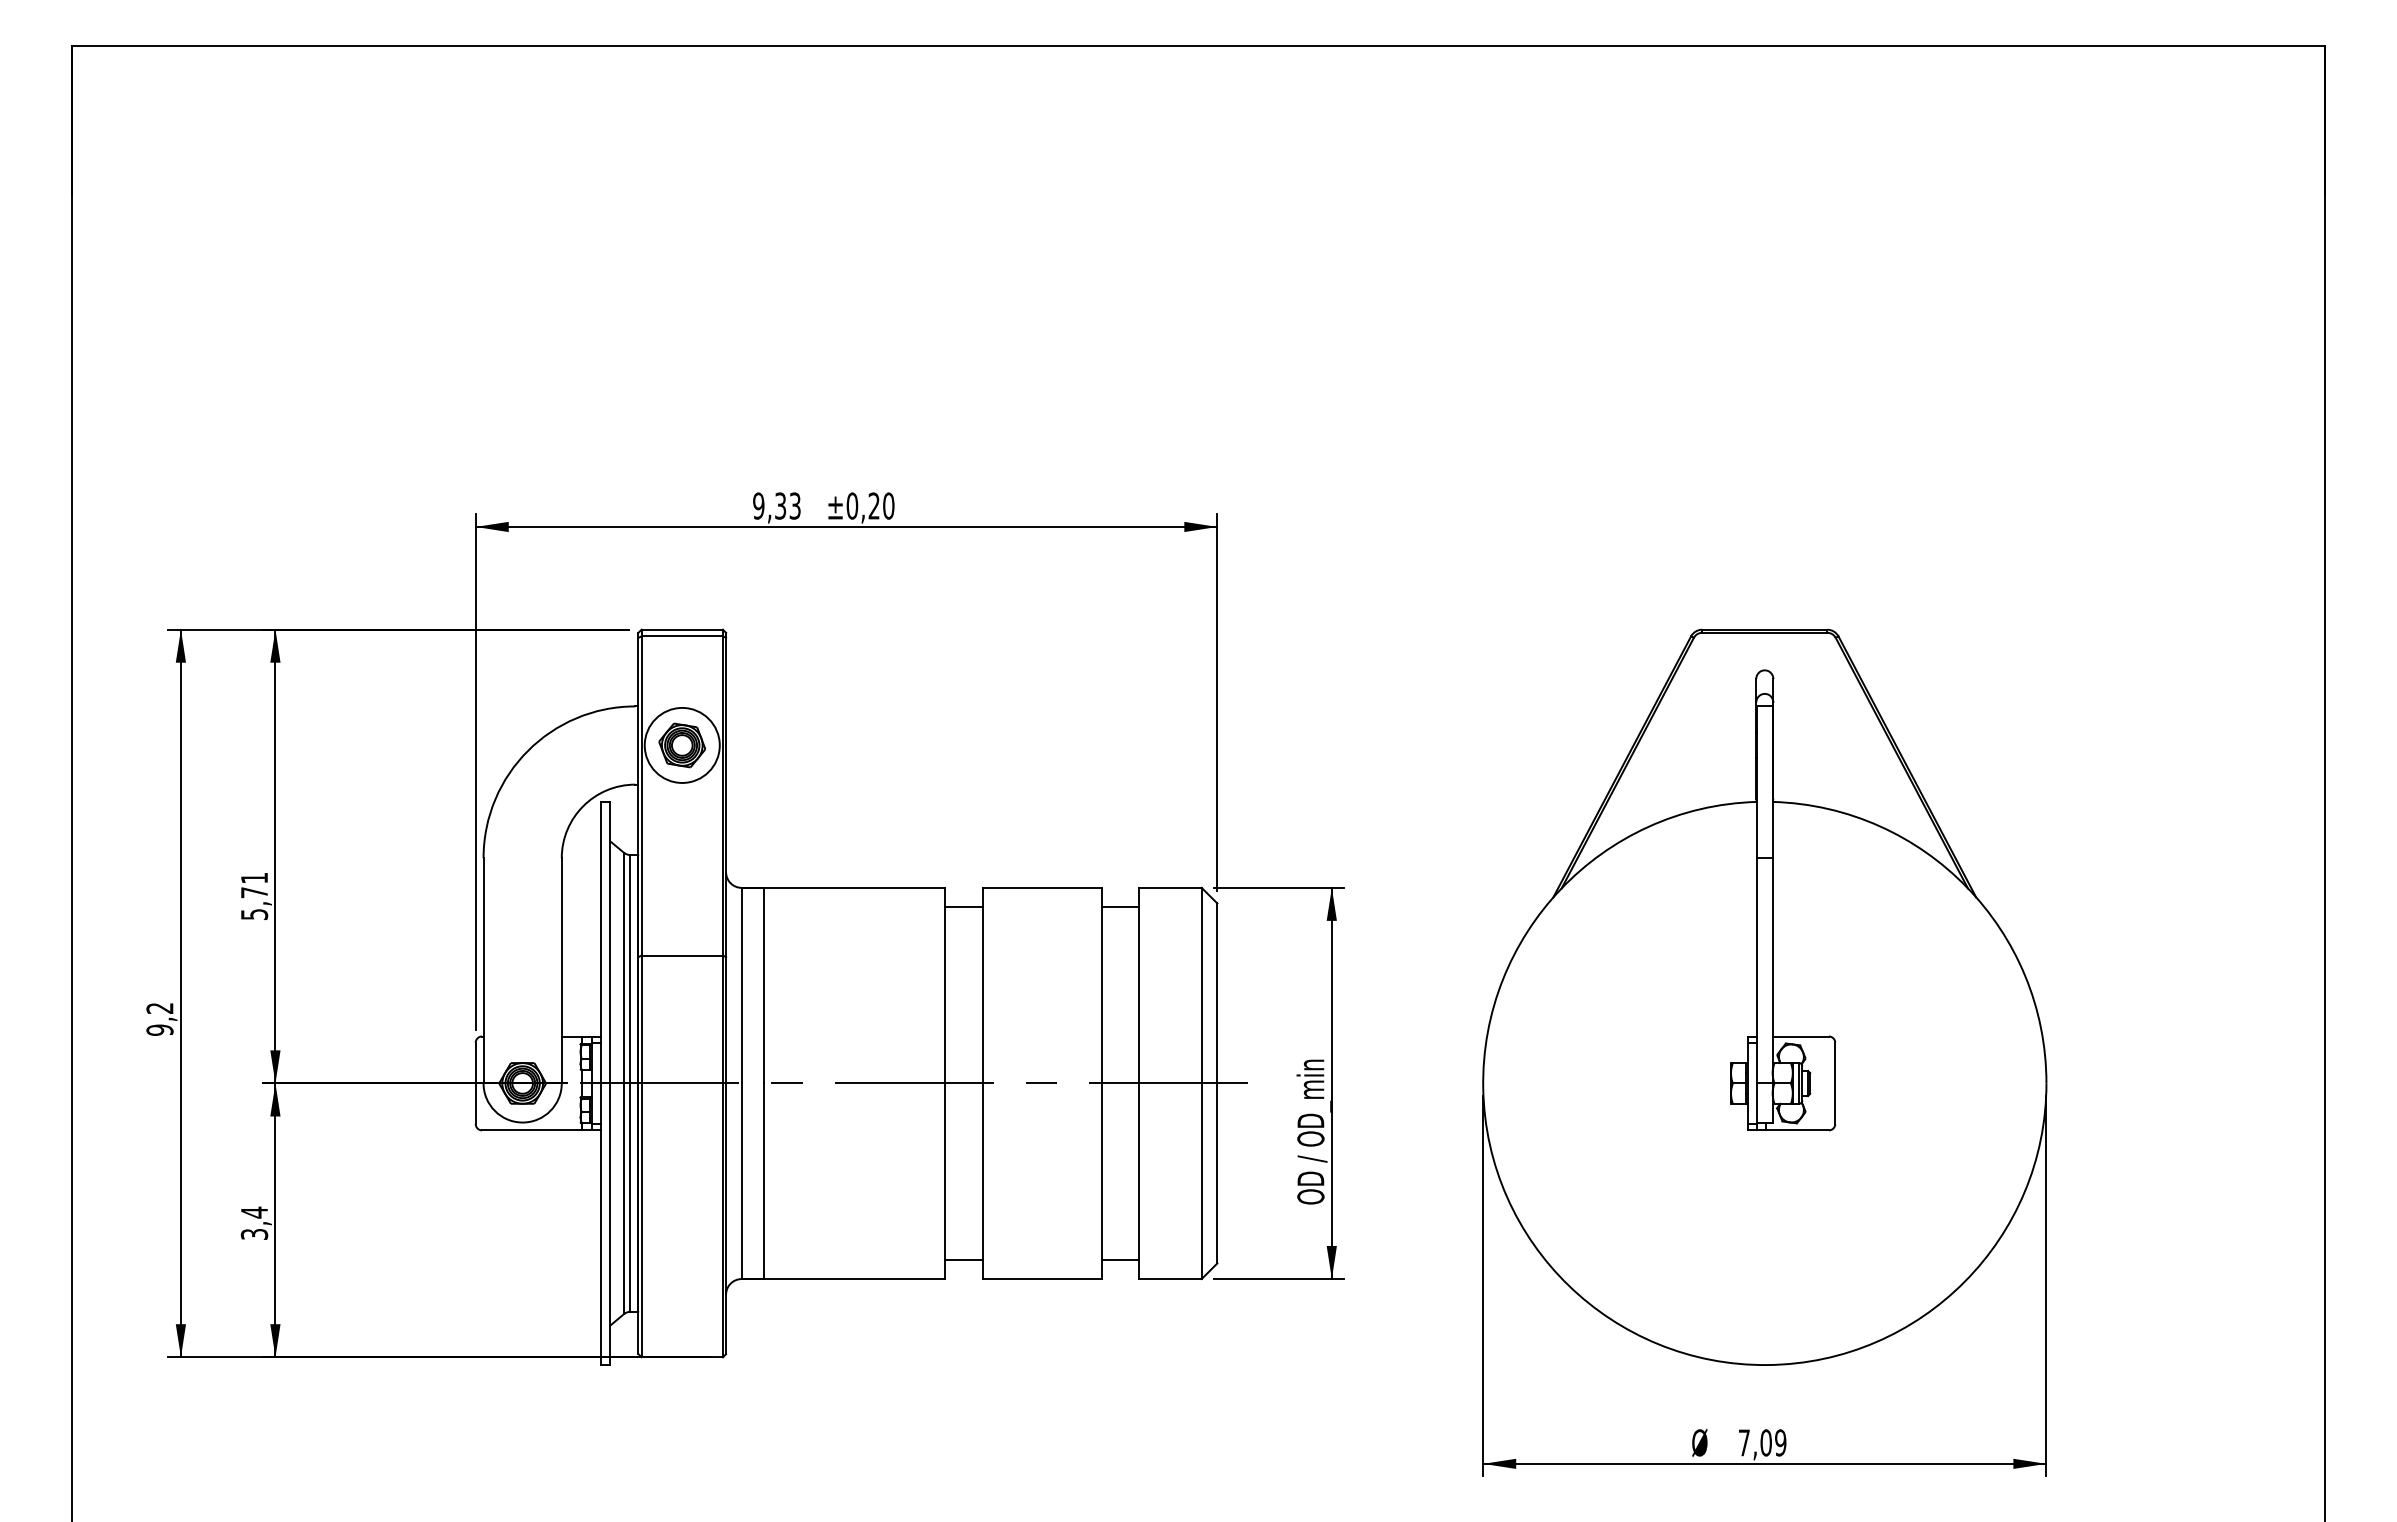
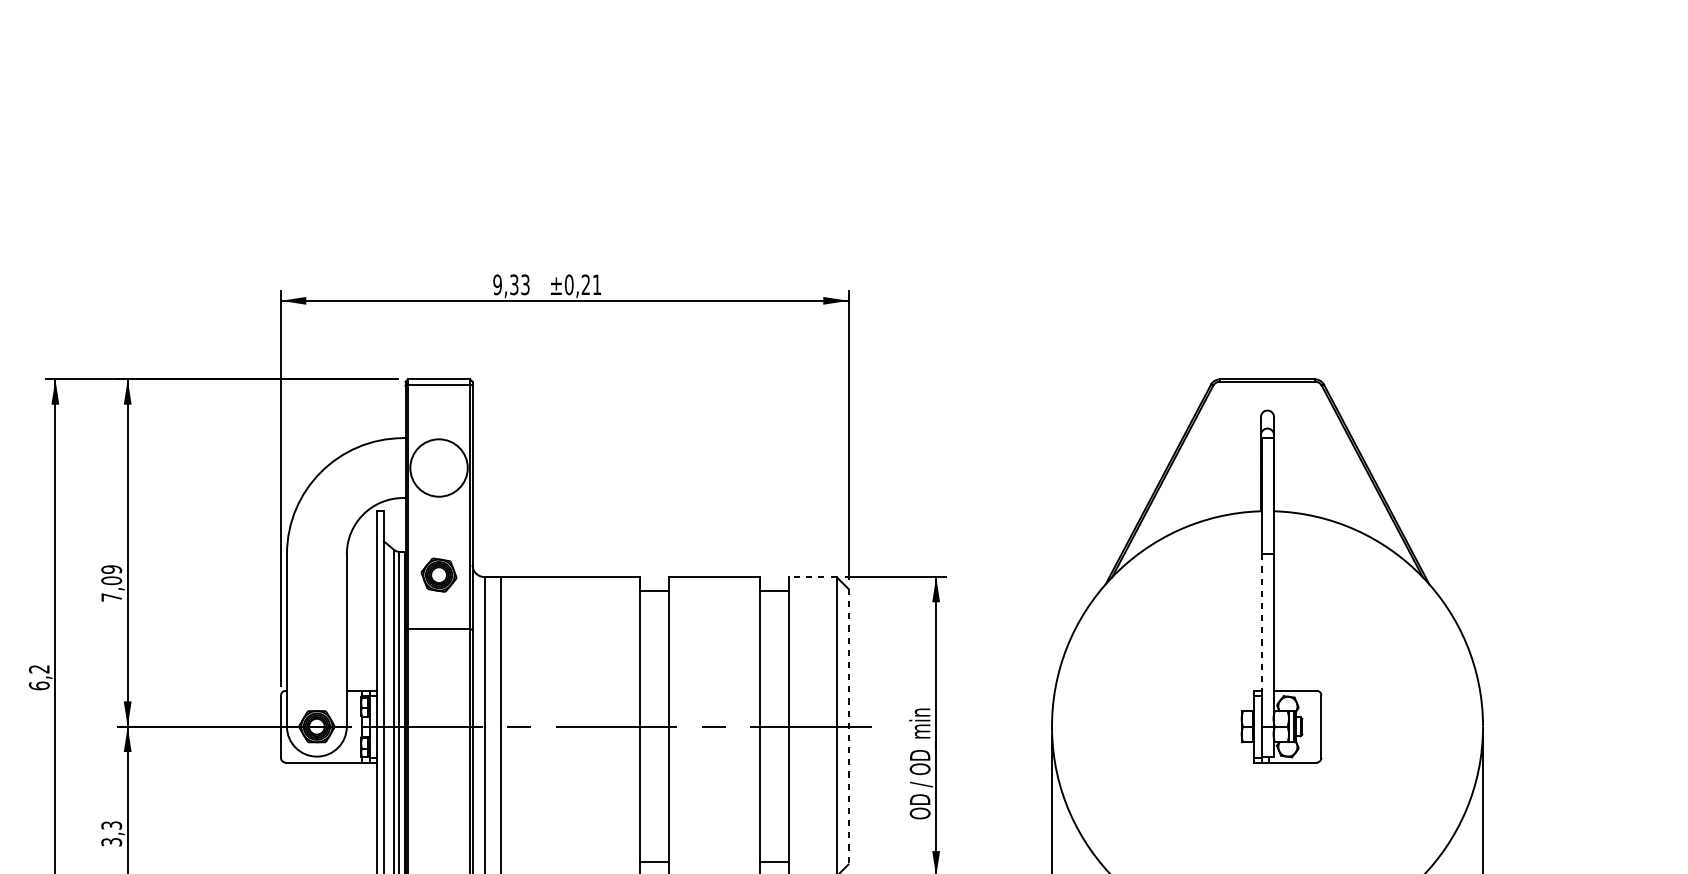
text: (888, 505) -> (596, 284), ±0,20 -> ±0,21
part: (682, 745) -> (439, 575), moved
line: (1169, 887) -> (811, 576), solid -> dashed
text: (254, 895) -> (111, 582), 5,71 -> 7,09
line: (1756, 947) -> (1261, 622), solid -> dashed
text: (159, 1029) -> (38, 685), 9,2 -> 6,2
line: (1217, 1083) -> (848, 726), solid -> dashed
text: (254, 1212) -> (111, 825), 3,4 -> 3,3

